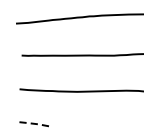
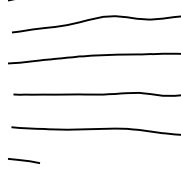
line: (33, 123) -> (24, 160), dashed -> solid

